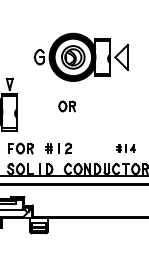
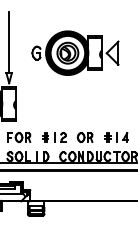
line: (10, 45) -> (9, 42), added
part: (66, 106) -> (84, 137), moved
part: (125, 148) -> (116, 137), size x1.43

